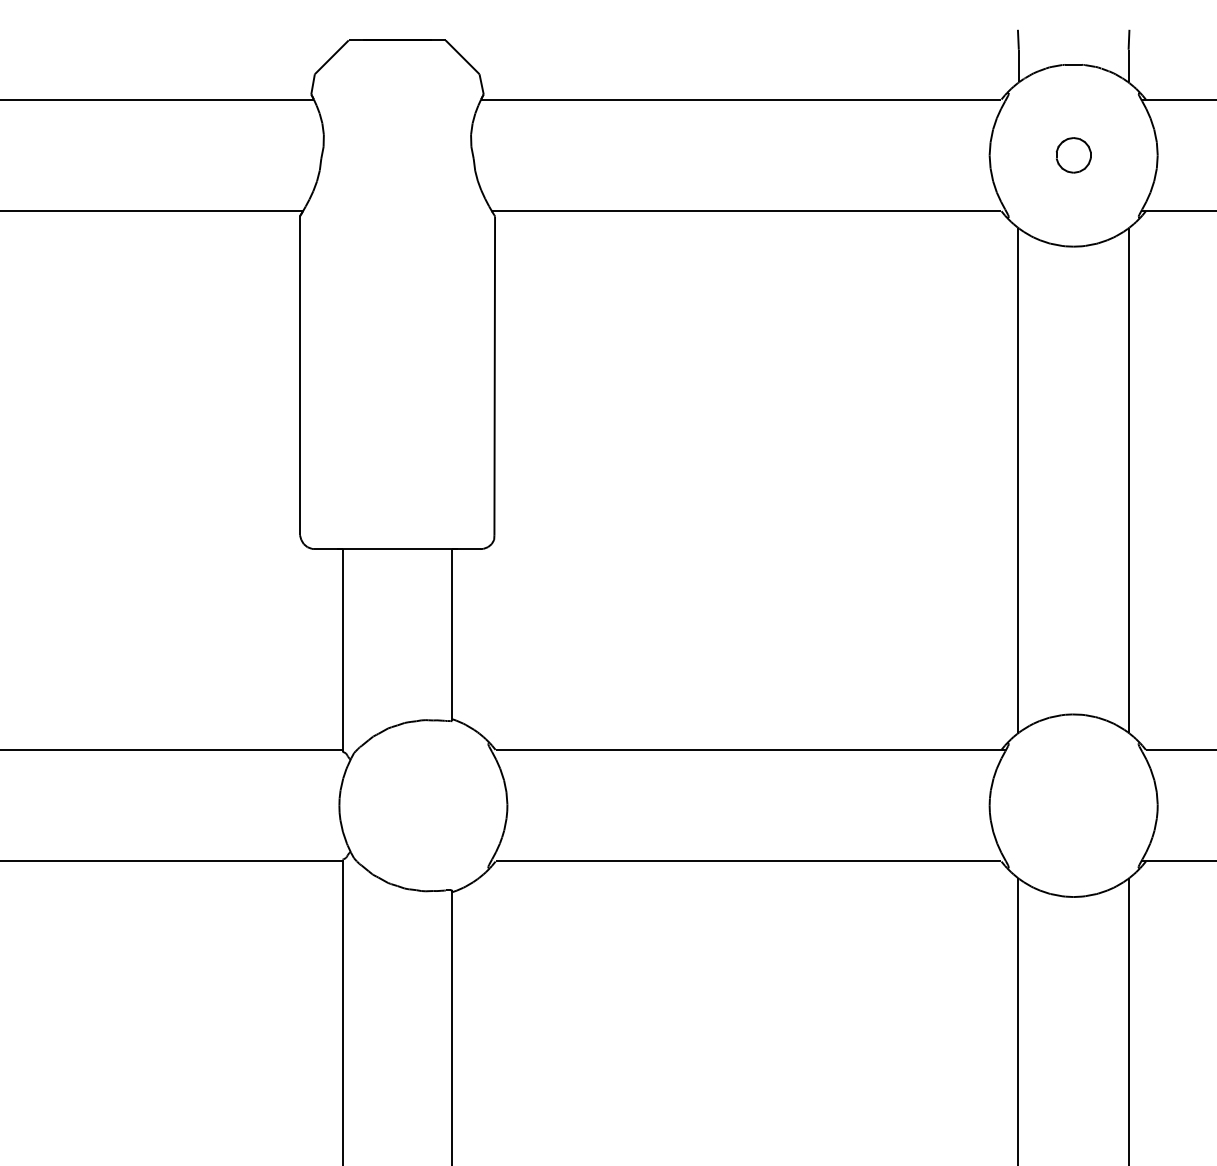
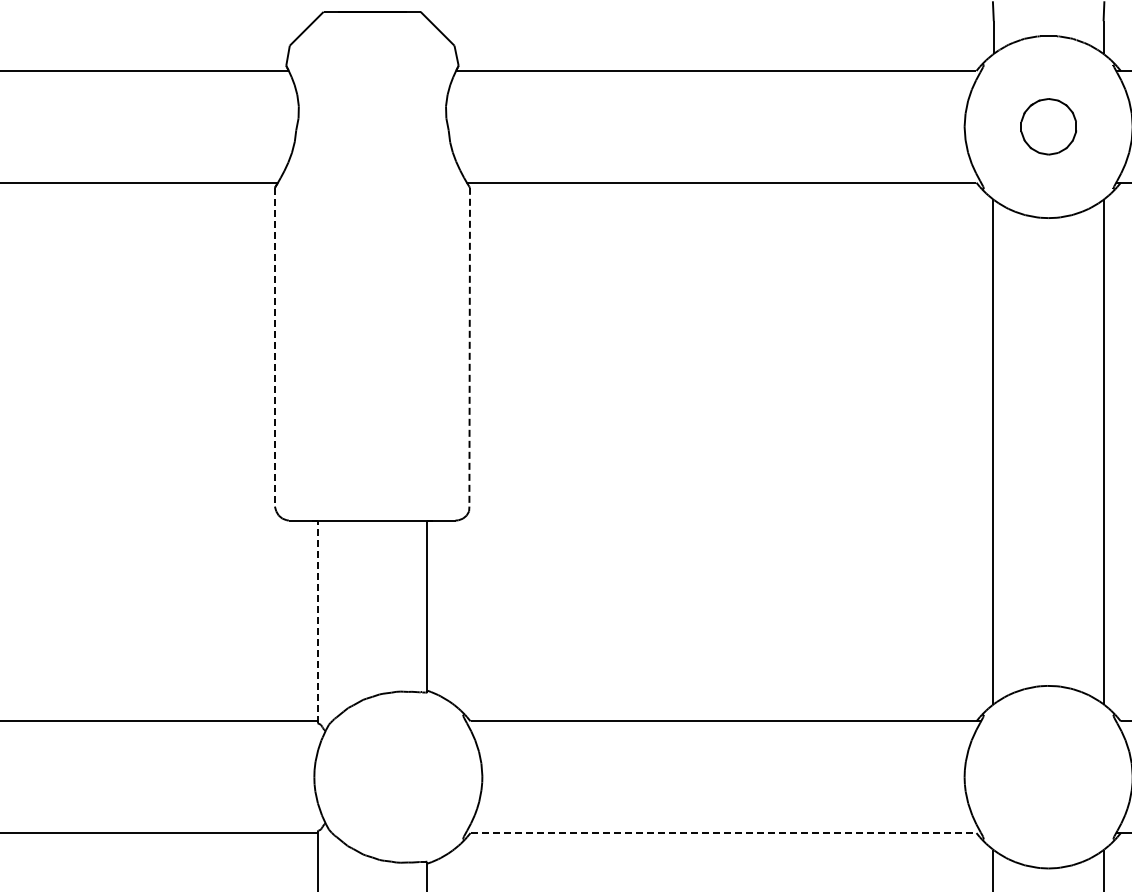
part: (1073, 155) -> (1048, 126), size x1.6
line: (299, 376) -> (274, 347), solid -> dashed
line: (494, 376) -> (469, 347), solid -> dashed
line: (342, 649) -> (317, 620), solid -> dashed
line: (748, 861) -> (723, 832), solid -> dashed

